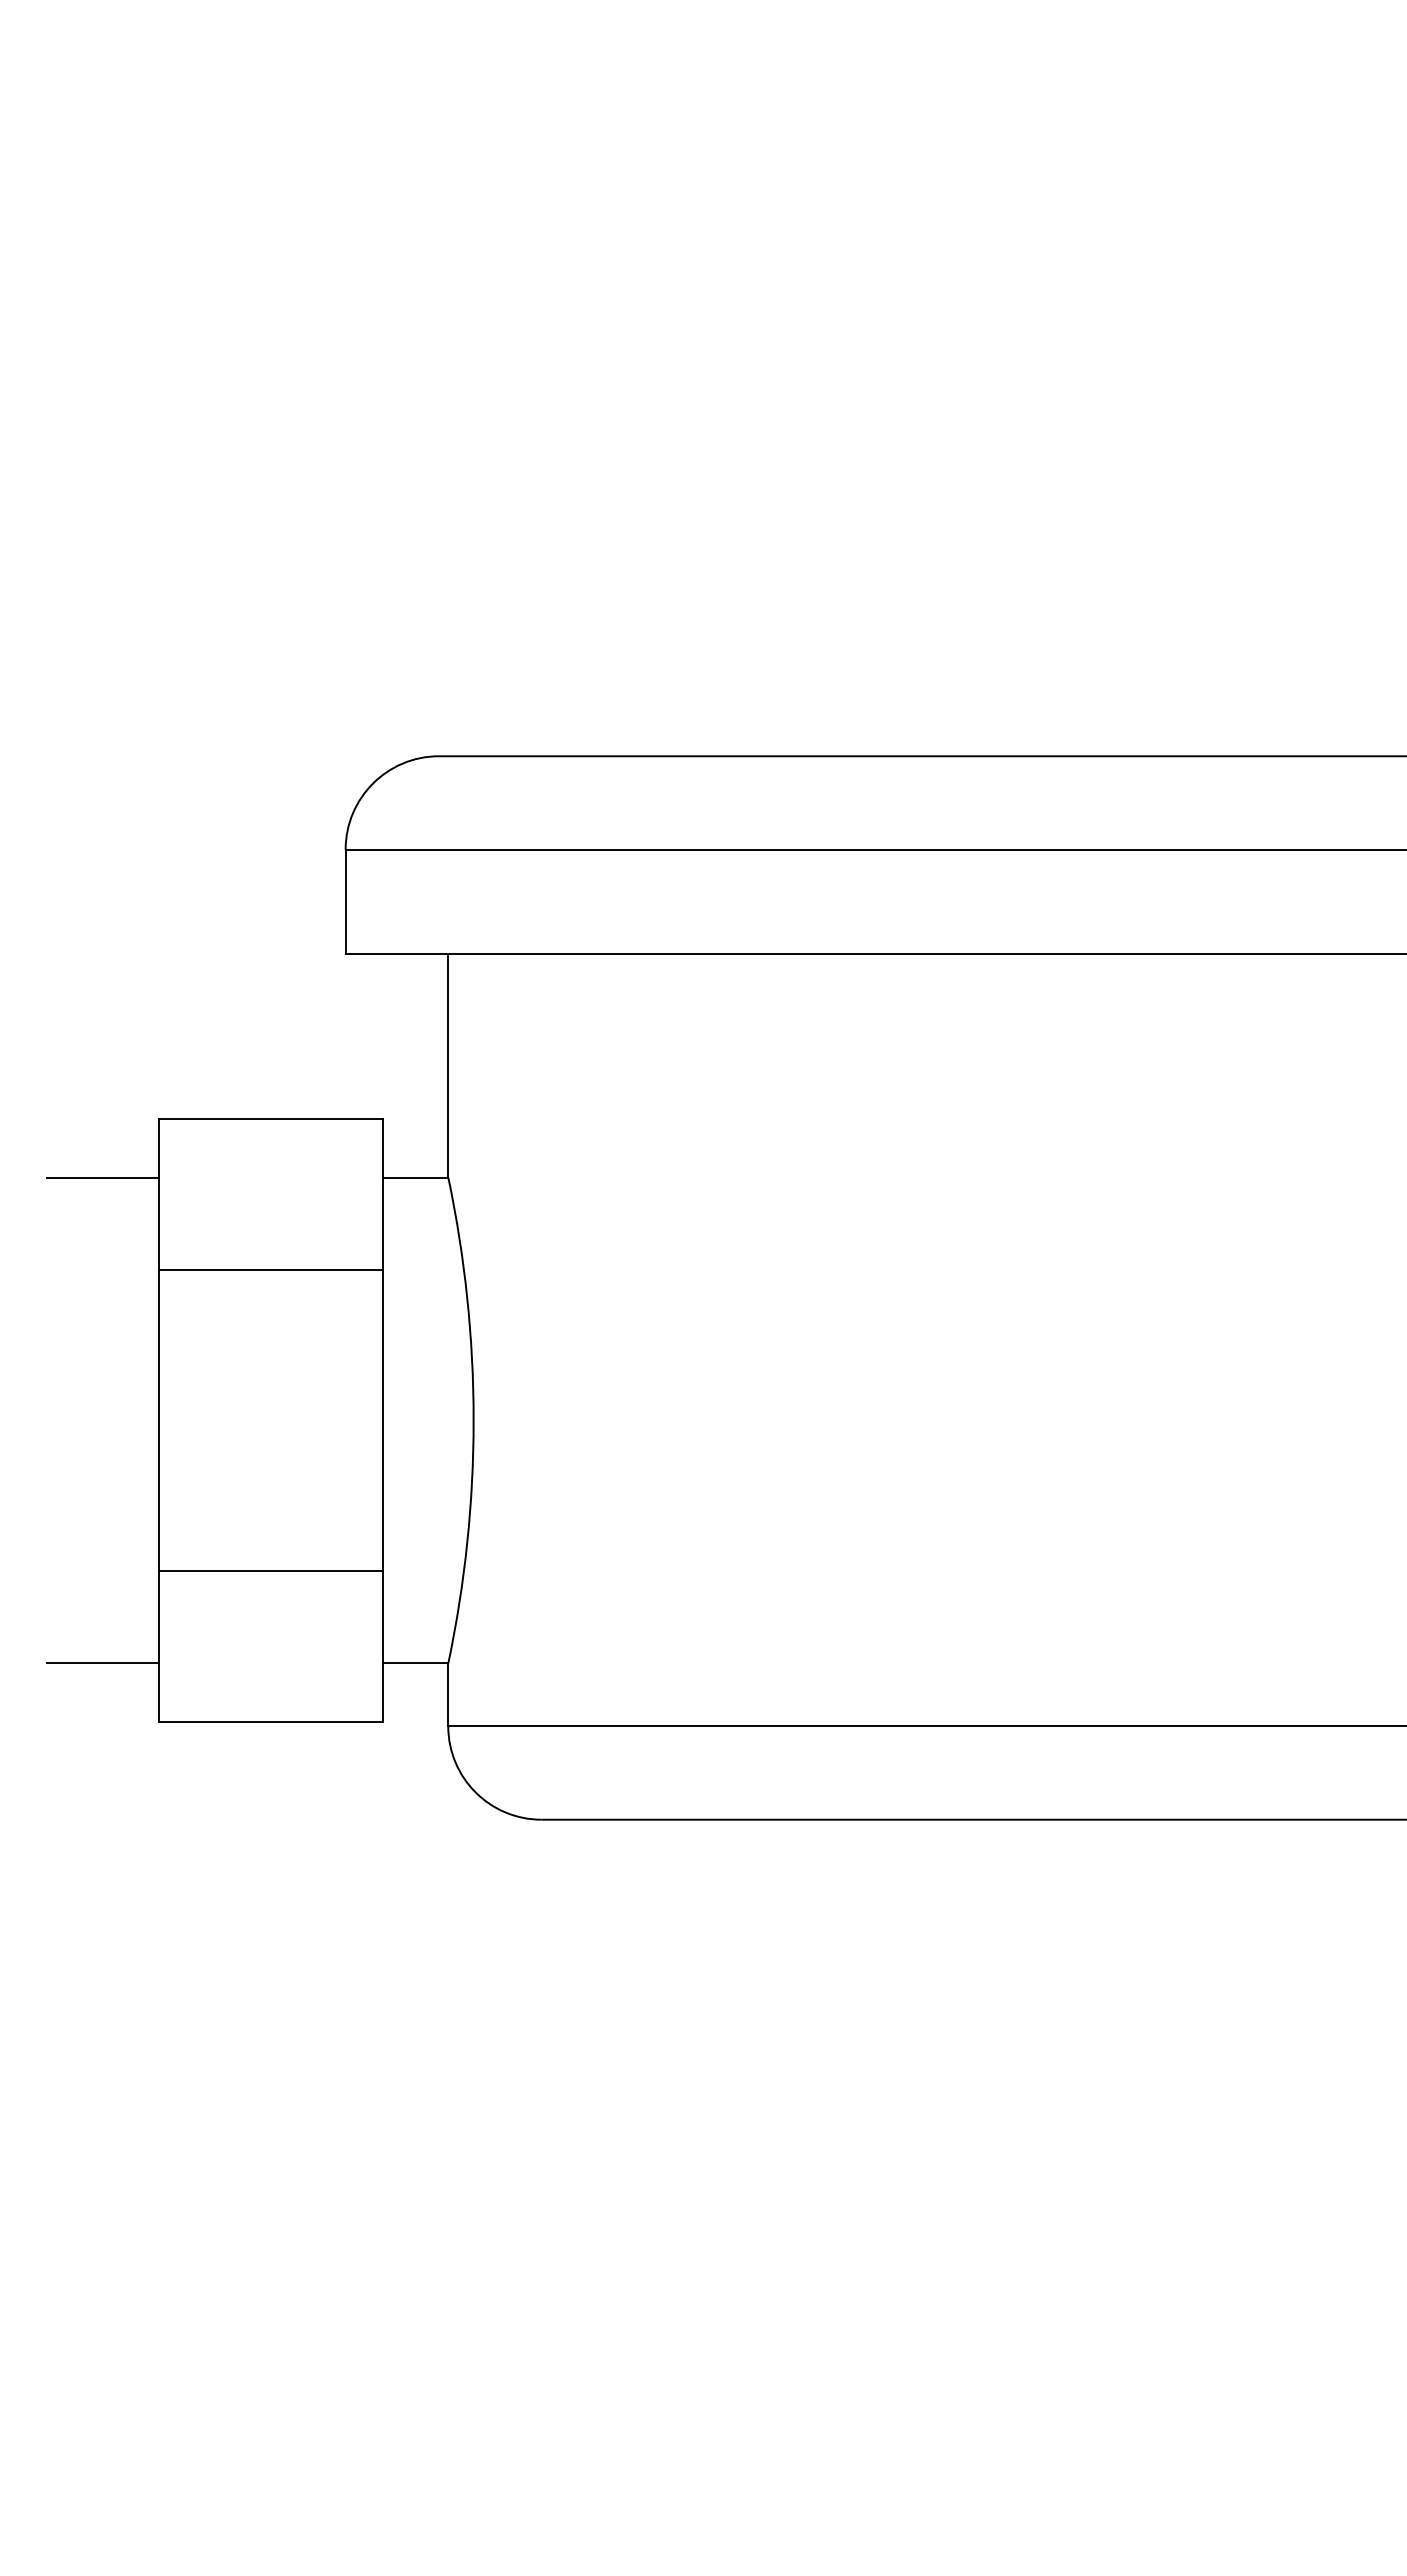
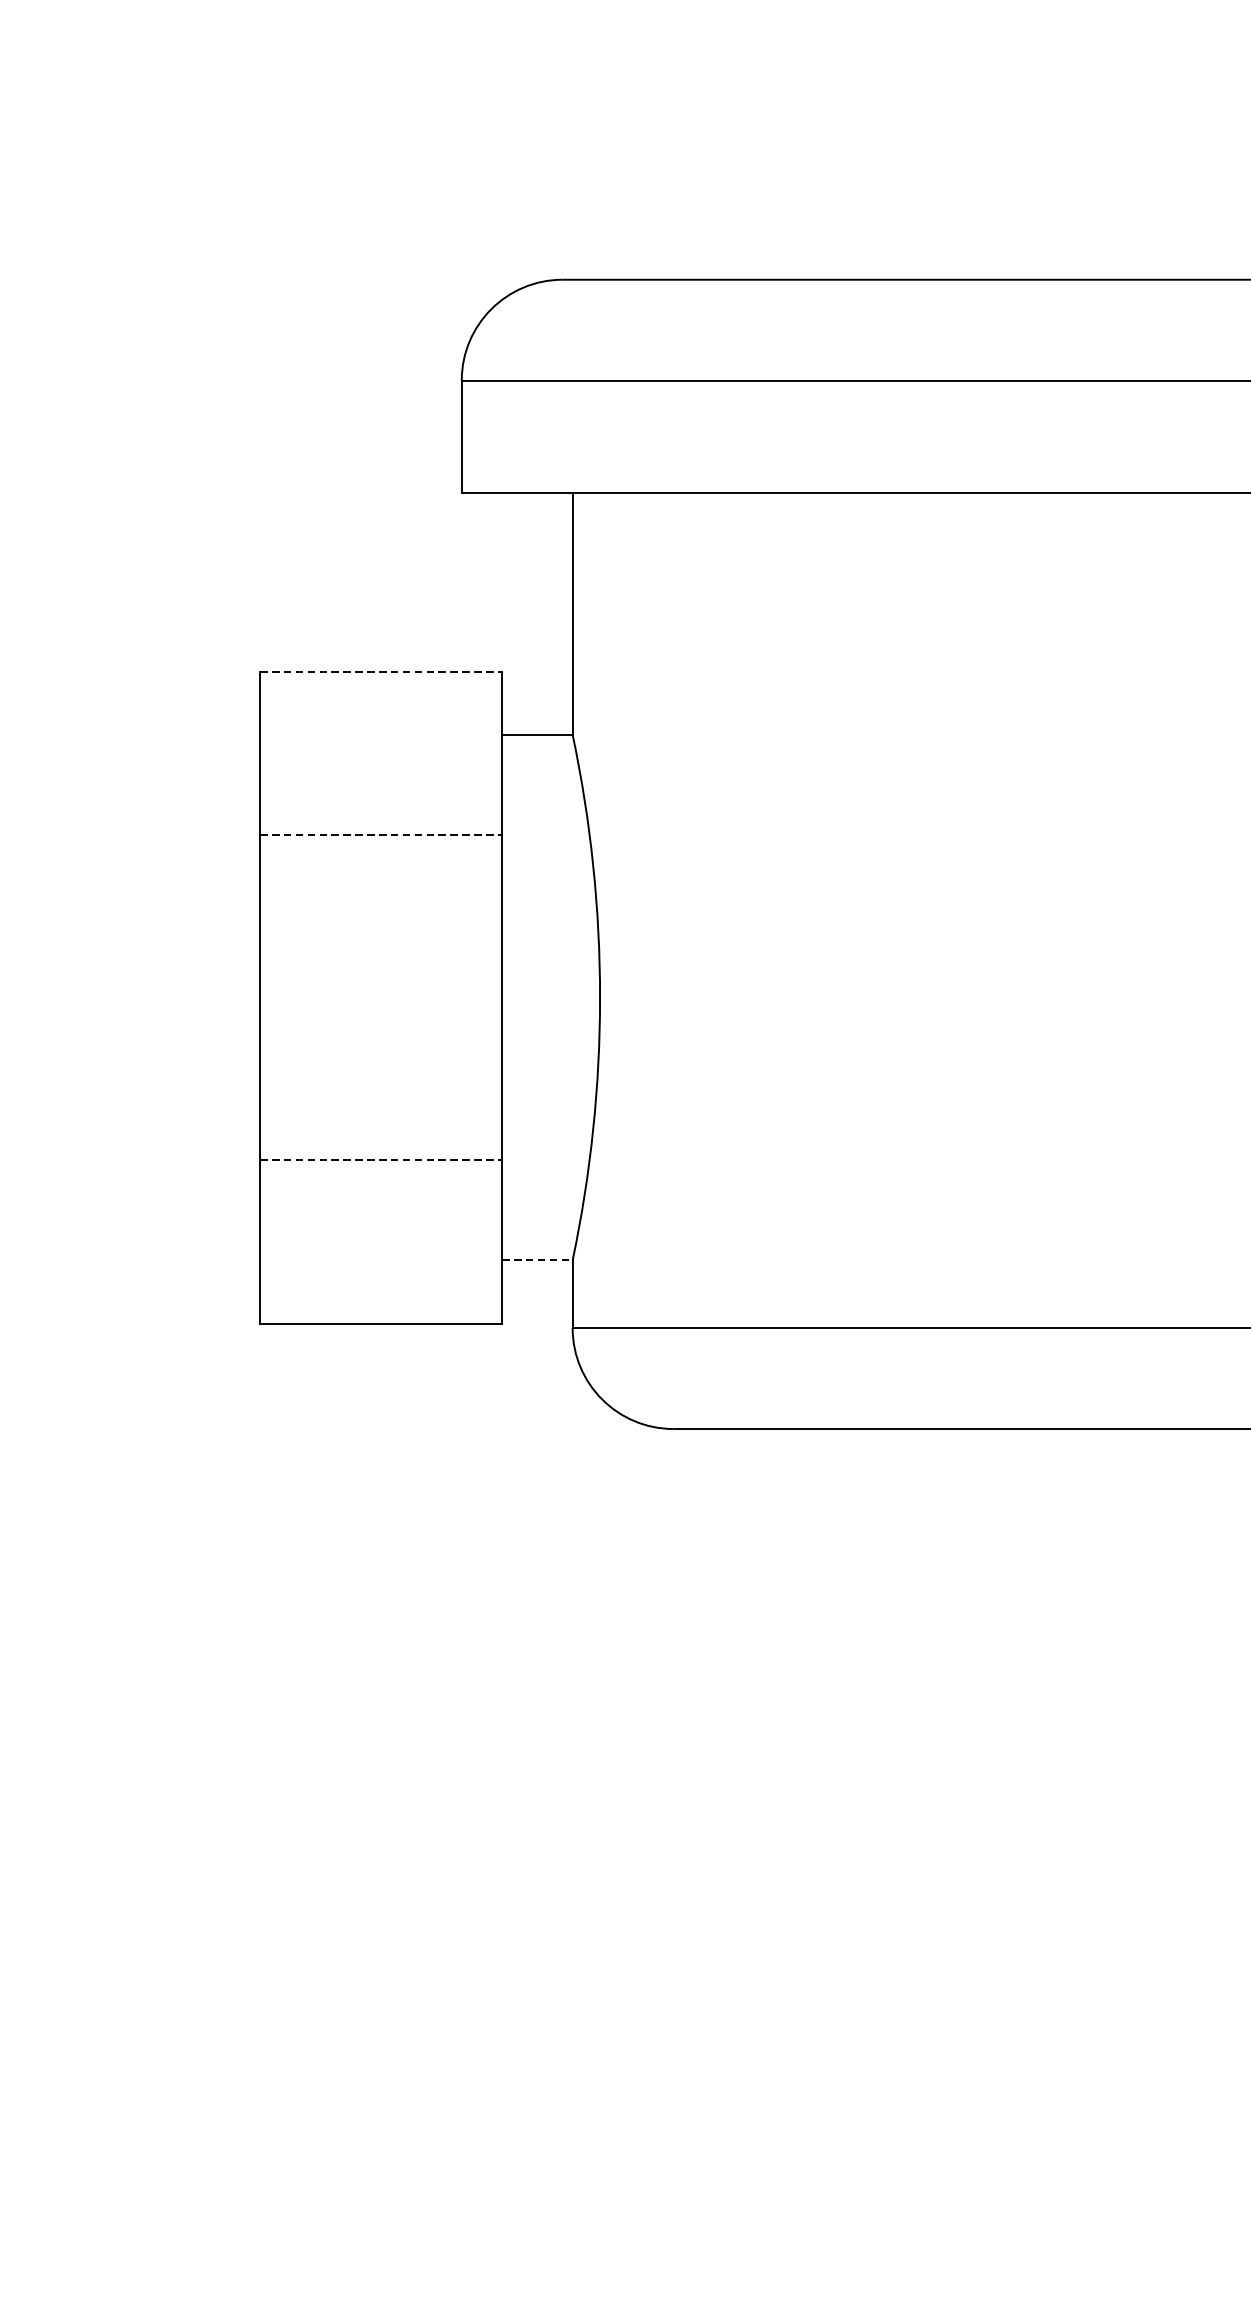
line: (271, 1118) -> (381, 671), solid -> dashed
line: (103, 1177) -> (200, 734), removed
line: (271, 1269) -> (381, 834), solid -> dashed
line: (271, 1571) -> (381, 1160), solid -> dashed
line: (103, 1663) -> (200, 1260), removed
line: (415, 1663) -> (537, 1260), solid -> dashed

